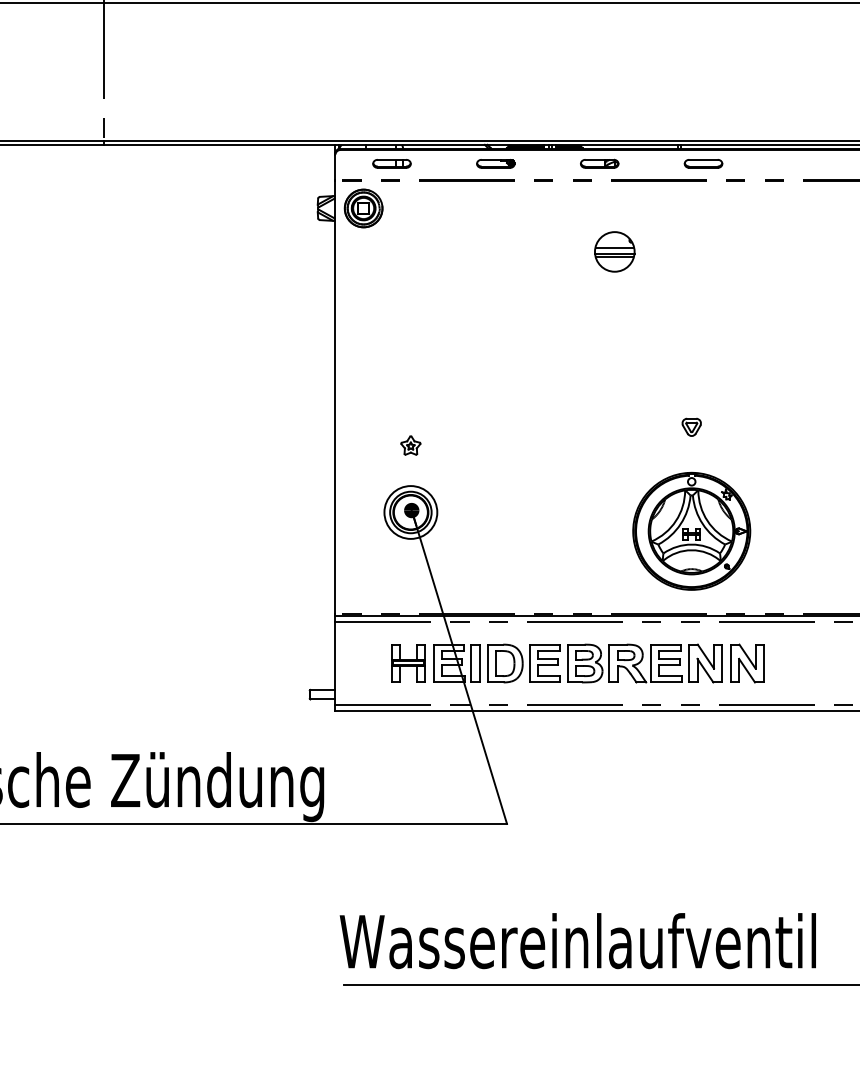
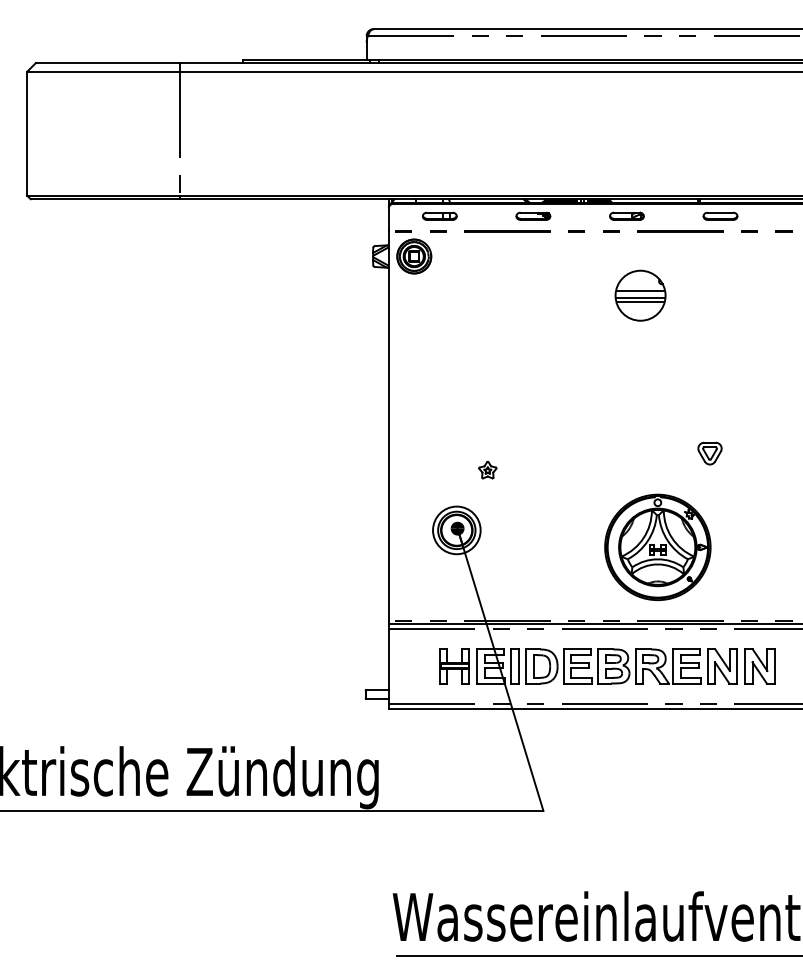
part: (614, 251) -> (640, 295), size x1.4
part: (691, 427) -> (709, 453), size x1.4
part: (410, 445) -> (487, 470), moved
part: (691, 530) -> (657, 546), moved

